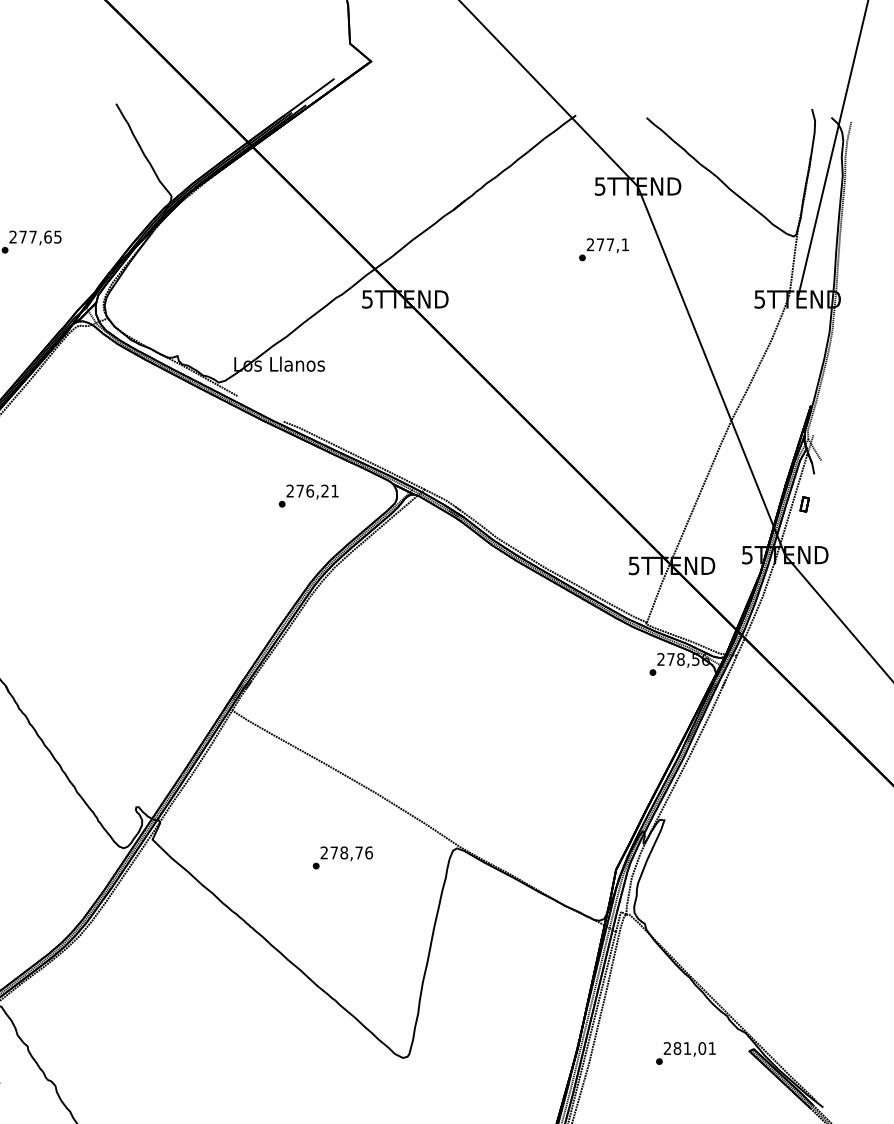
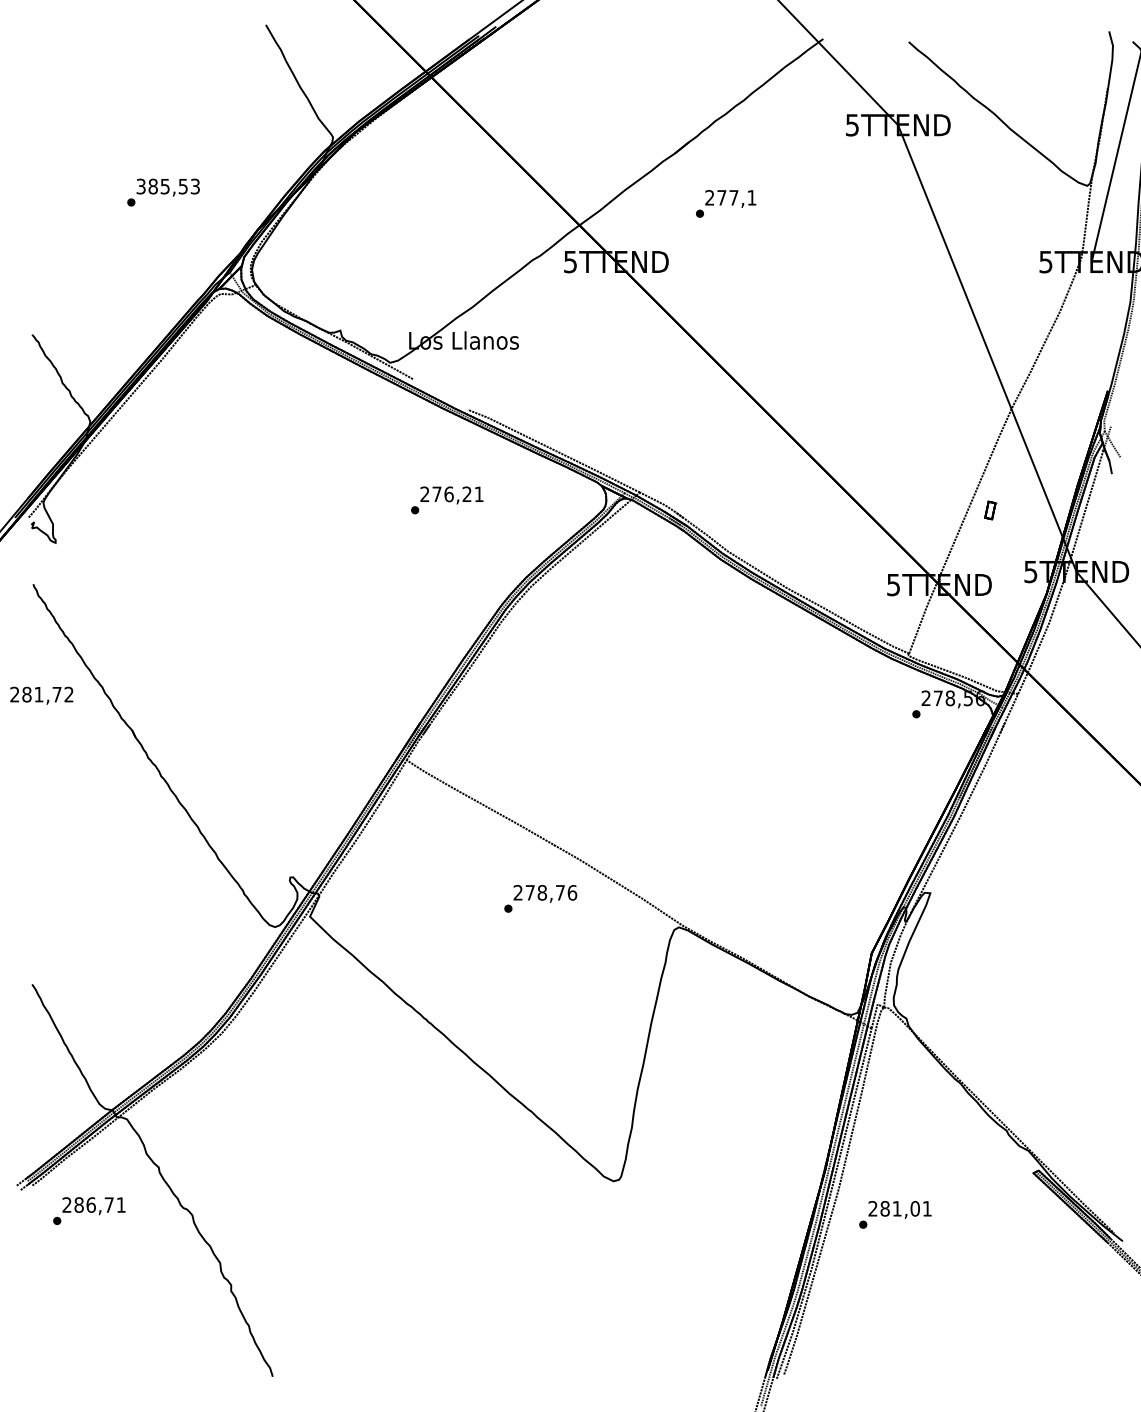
text: (34, 237) -> (167, 186), 277,65 -> 385,53
text: (604, 249) -> (726, 203), moved
text: (308, 496) -> (447, 500), moved
part: (804, 504) -> (990, 510), moved
text: (342, 857) -> (540, 898), moved
text: (686, 1053) -> (895, 1214), moved

